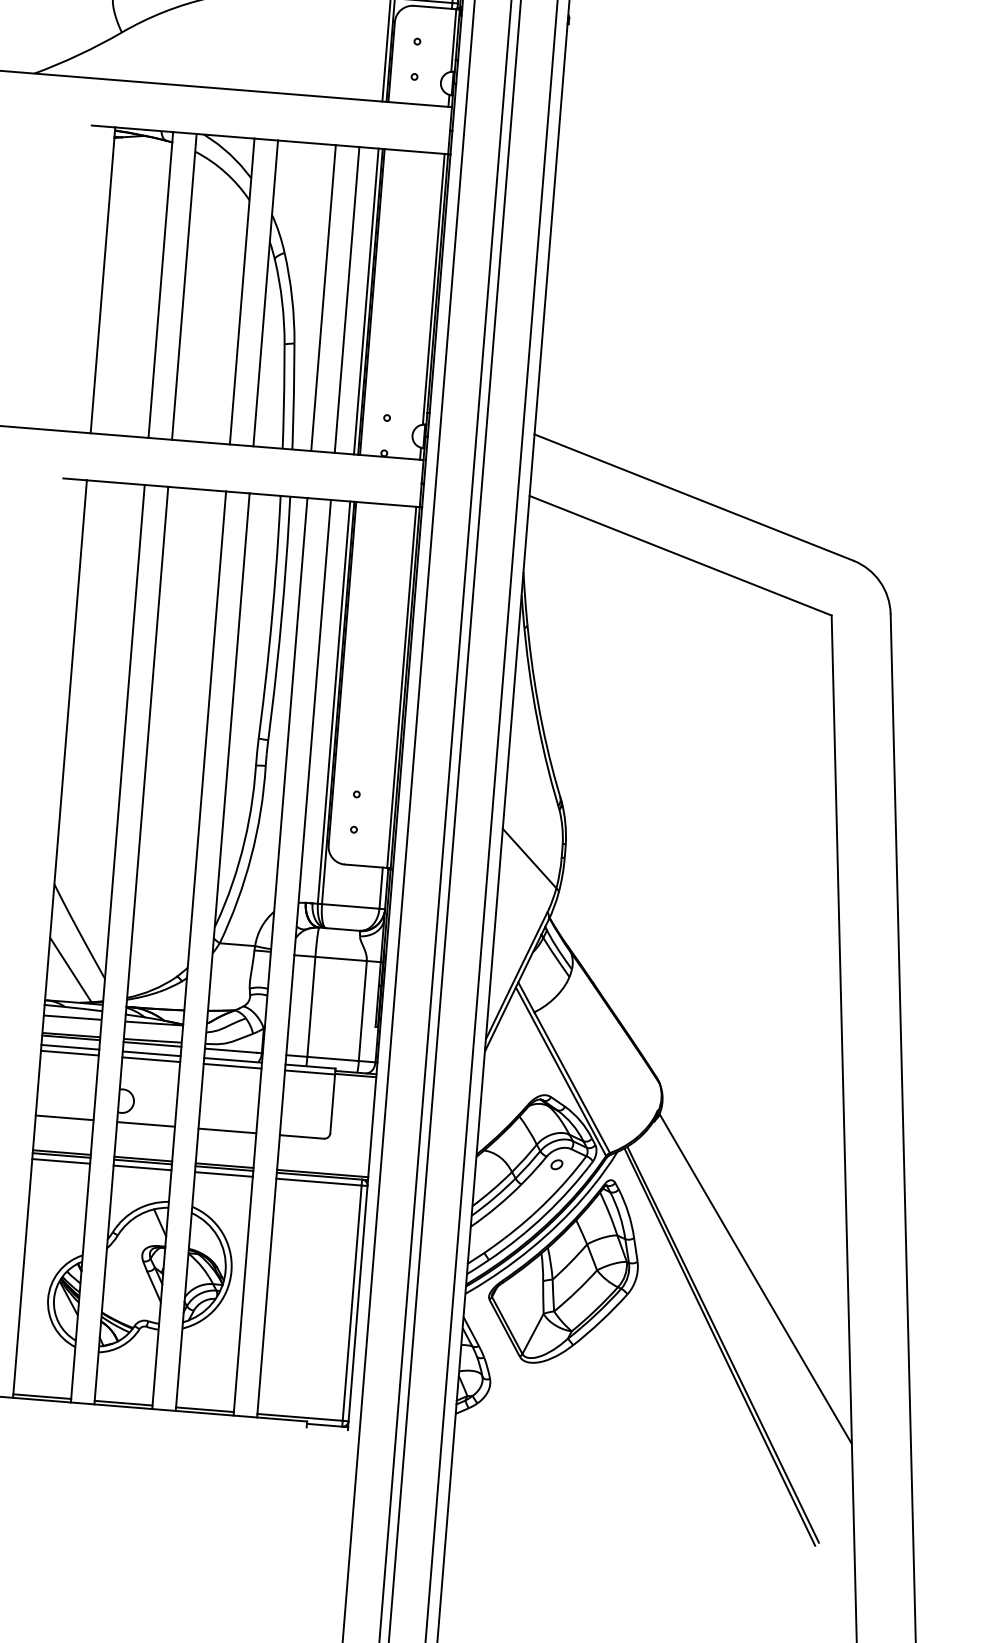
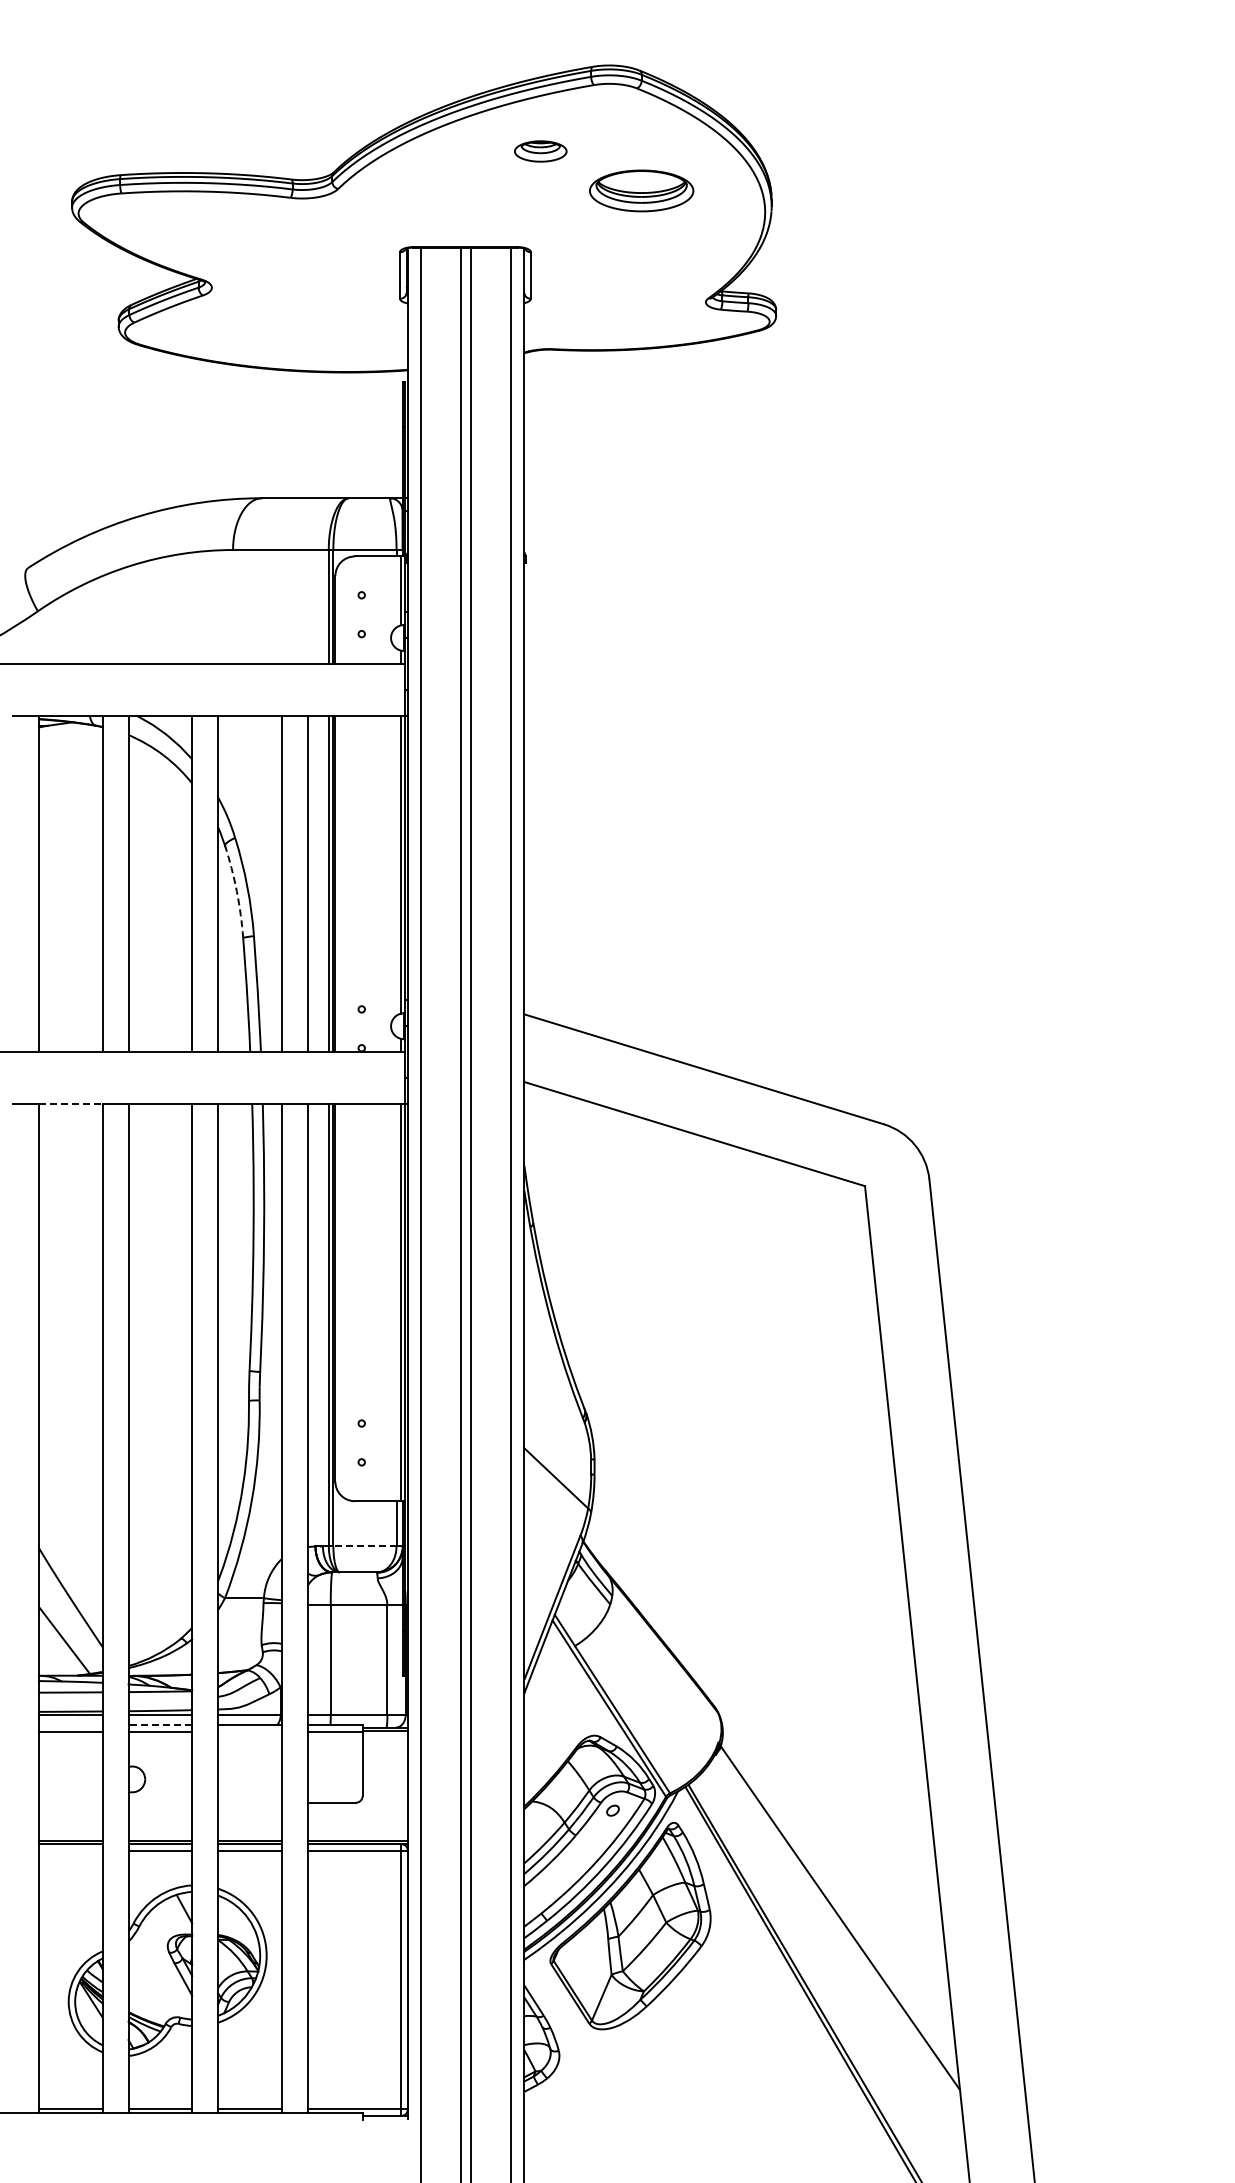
arc: (281, 301) -> (236, 891), solid -> dashed
line: (115, 482) -> (70, 1103), solid -> dashed
line: (350, 906) -> (364, 1546), solid -> dashed
line: (70, 1047) -> (70, 1725), removed
line: (151, 1054) -> (160, 1725), solid -> dashed
line: (232, 1066) -> (249, 1731), removed
line: (64, 1117) -> (70, 1802), removed
line: (146, 1124) -> (160, 1802), removed
line: (227, 1130) -> (249, 1802), removed
line: (60, 1161) -> (70, 1850), removed

